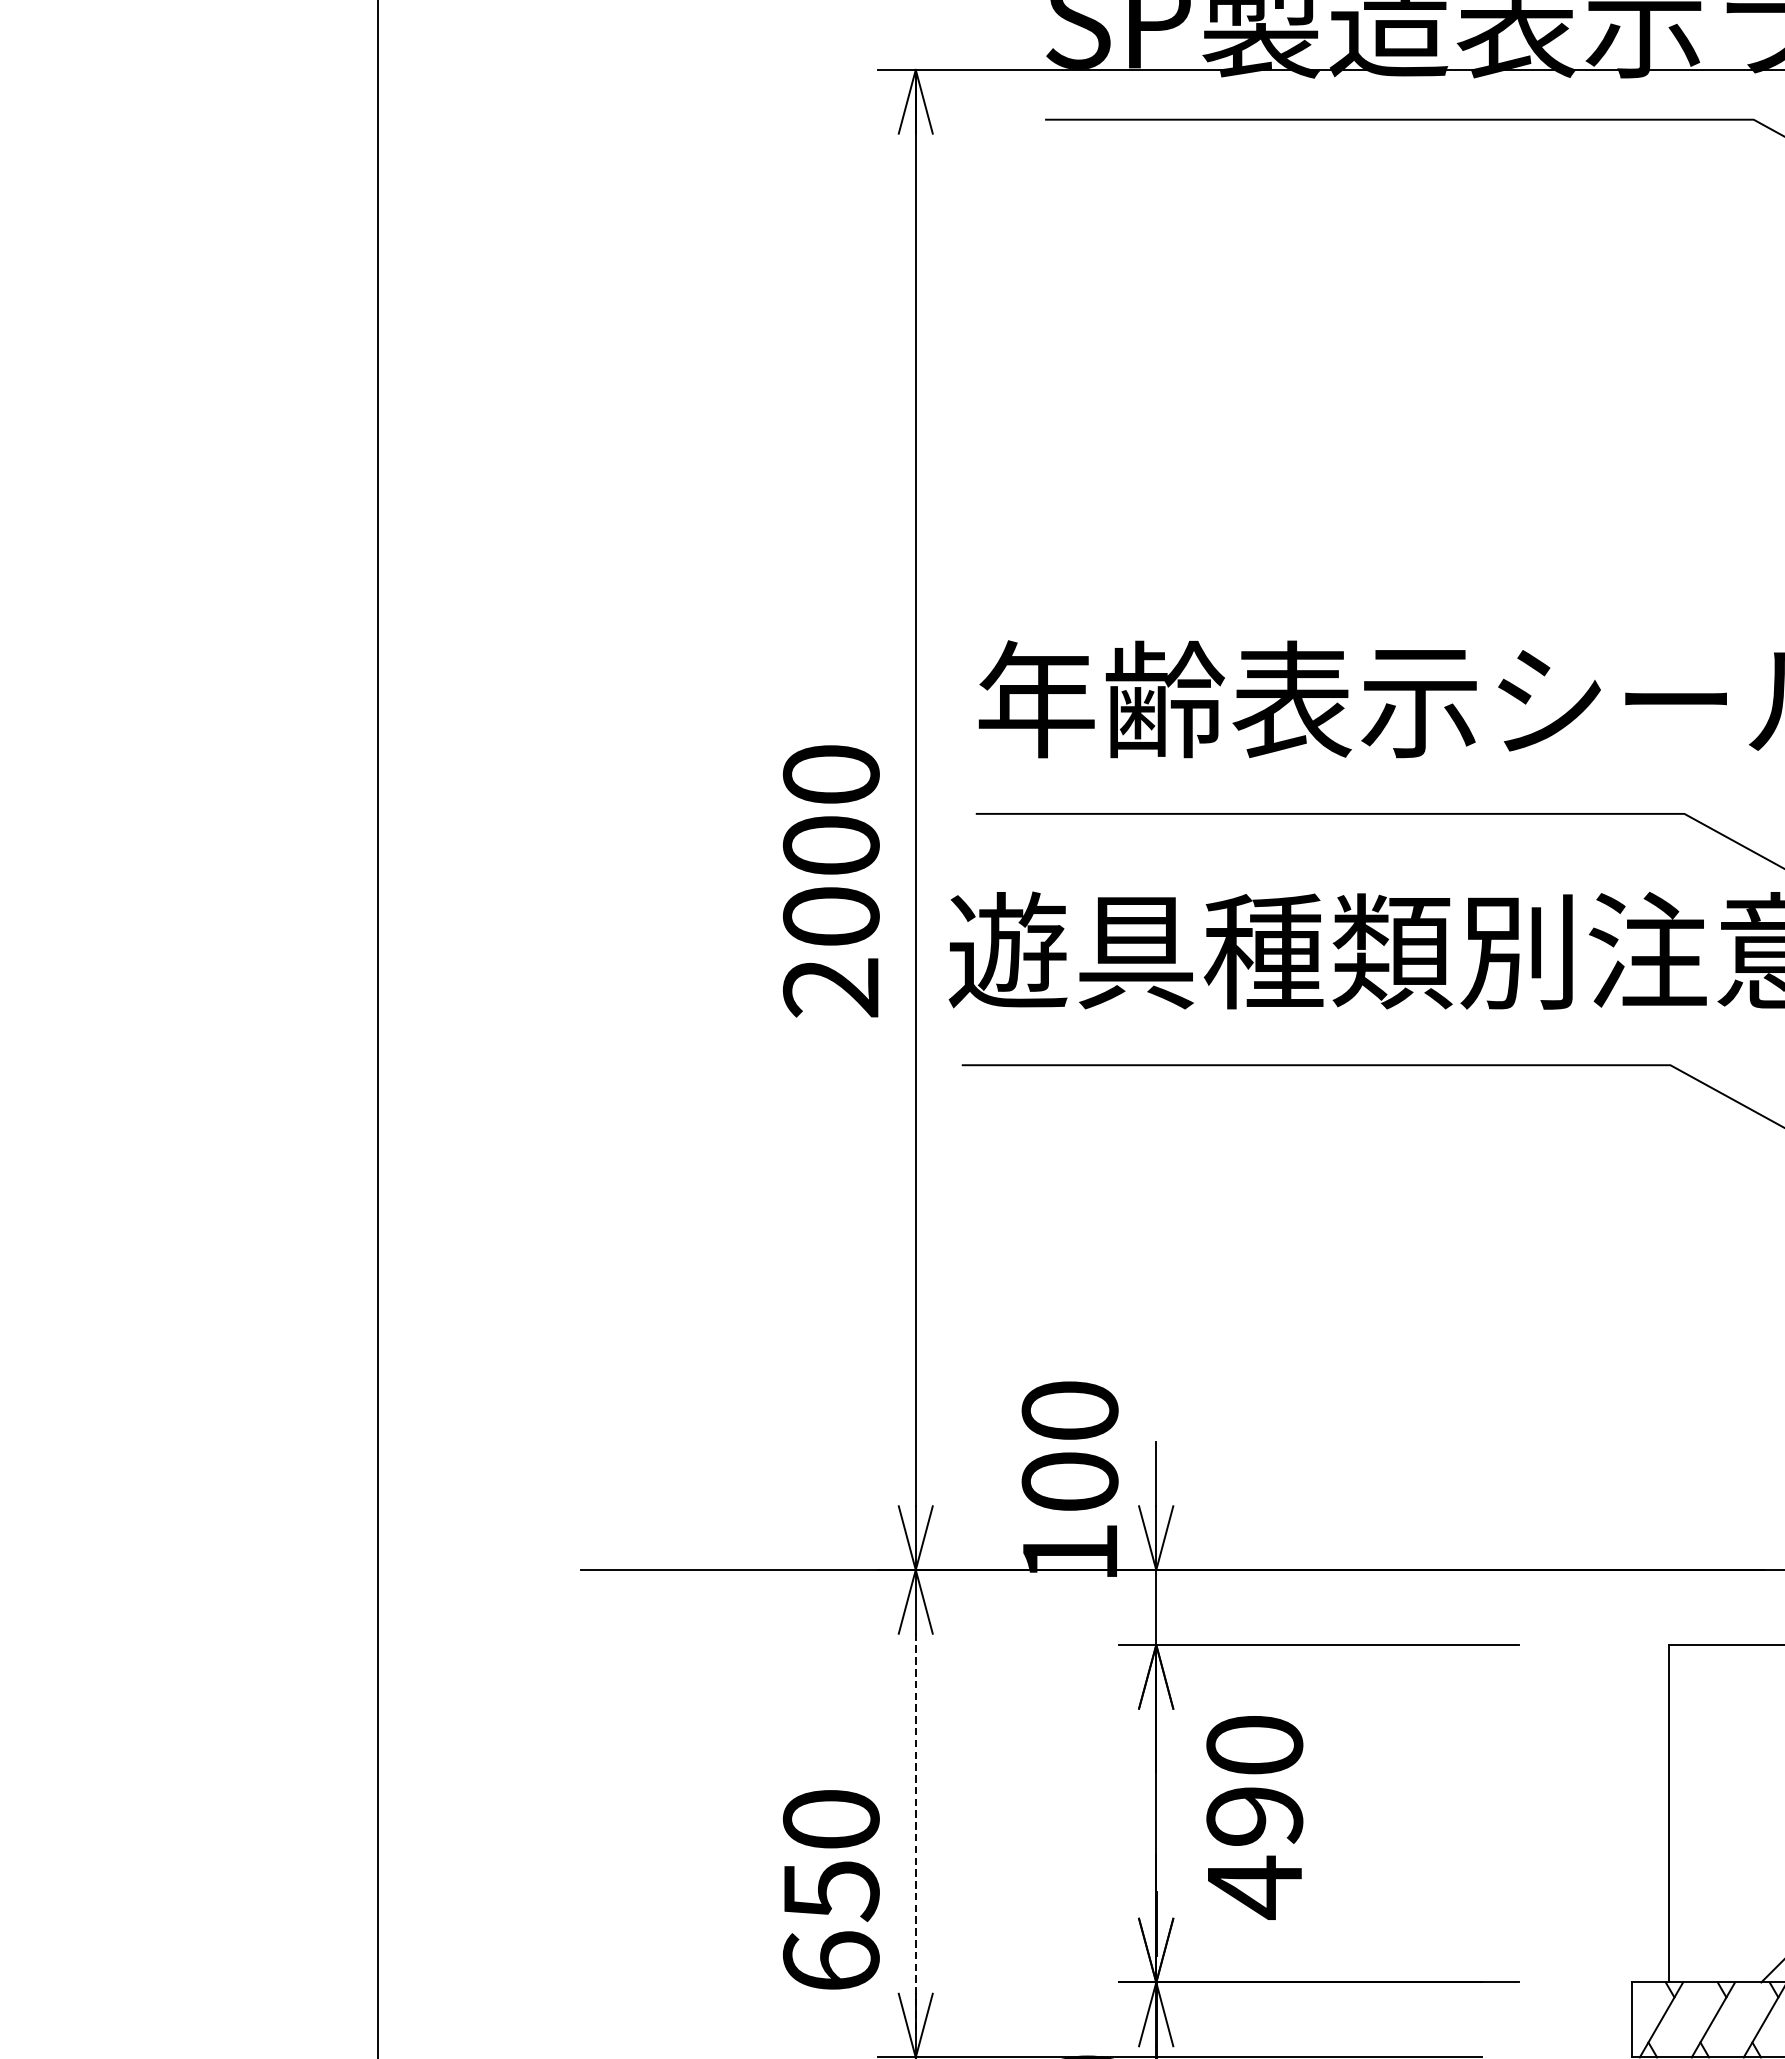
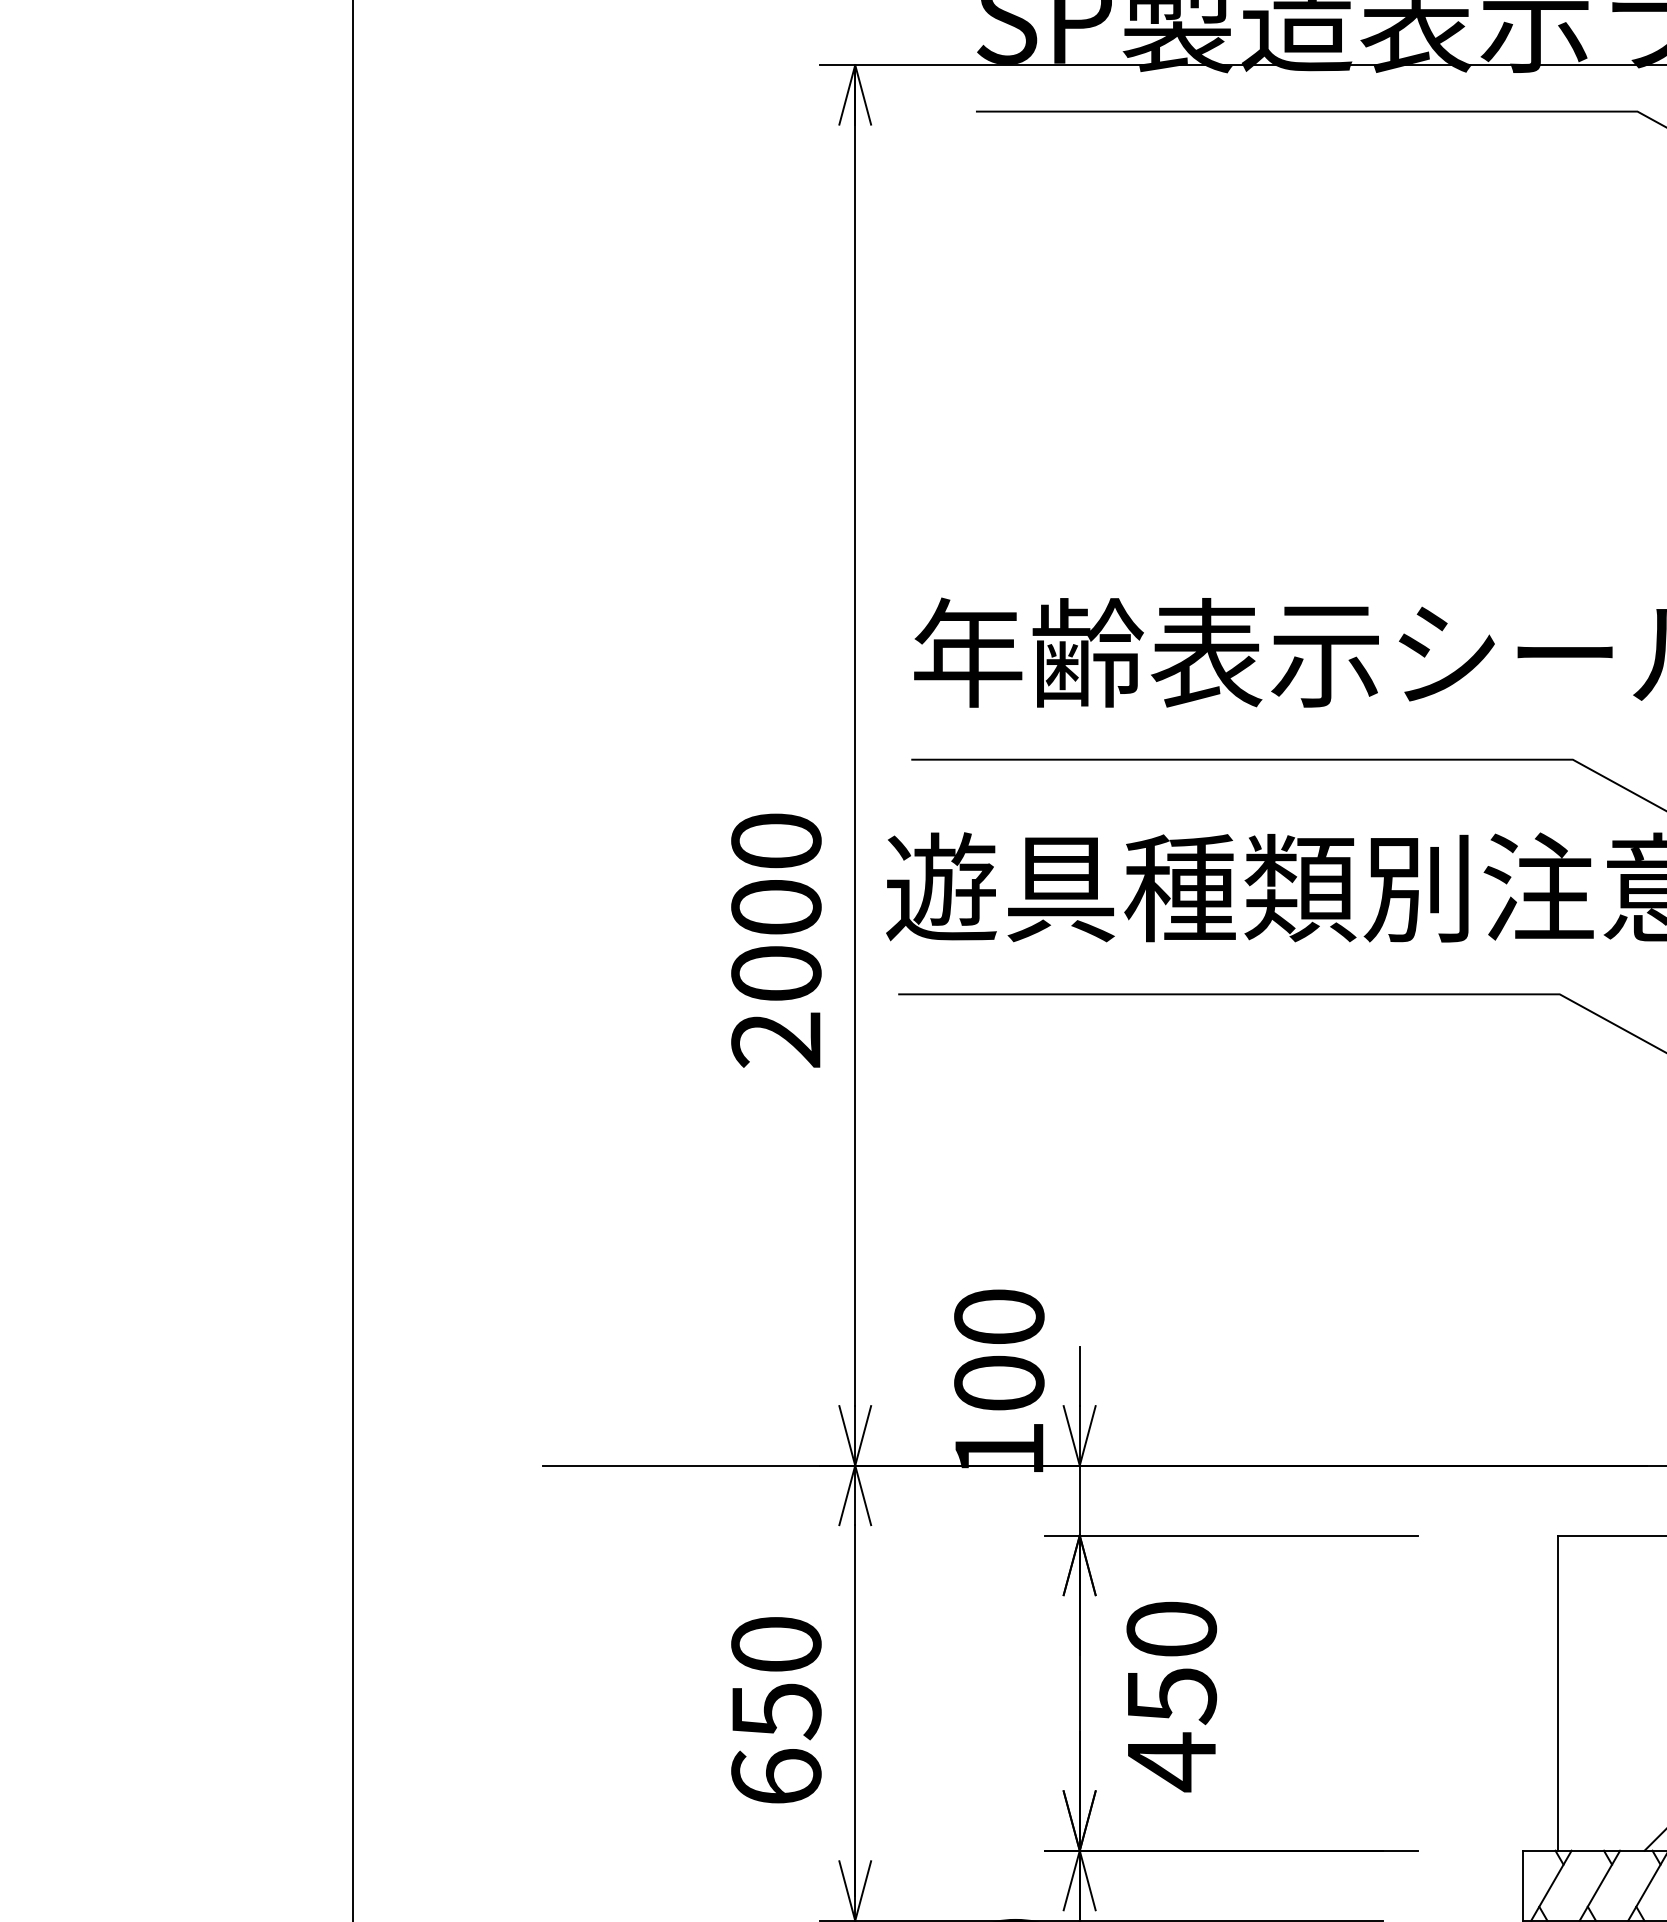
text: (831, 881) -> (776, 940), moved
text: (1254, 1817) -> (1171, 1696), 490 -> 450
line: (916, 1832) -> (855, 1710), dashed -> solid
text: (831, 1890) -> (776, 1710), moved

